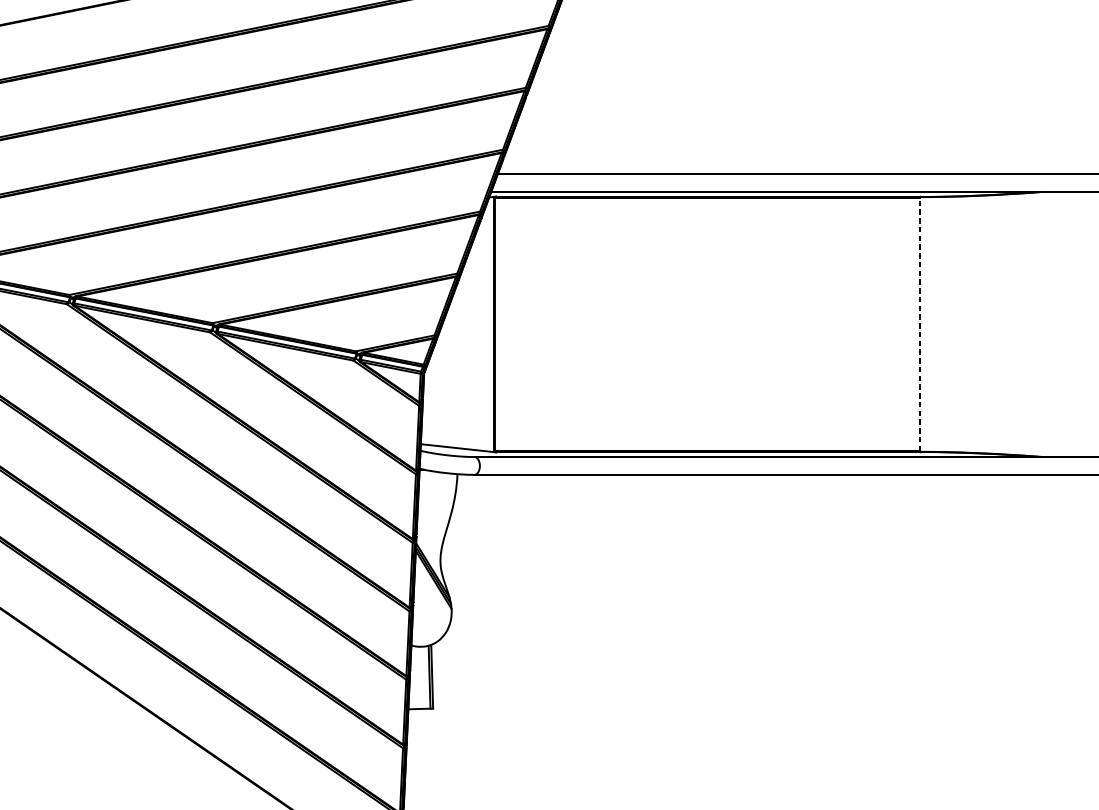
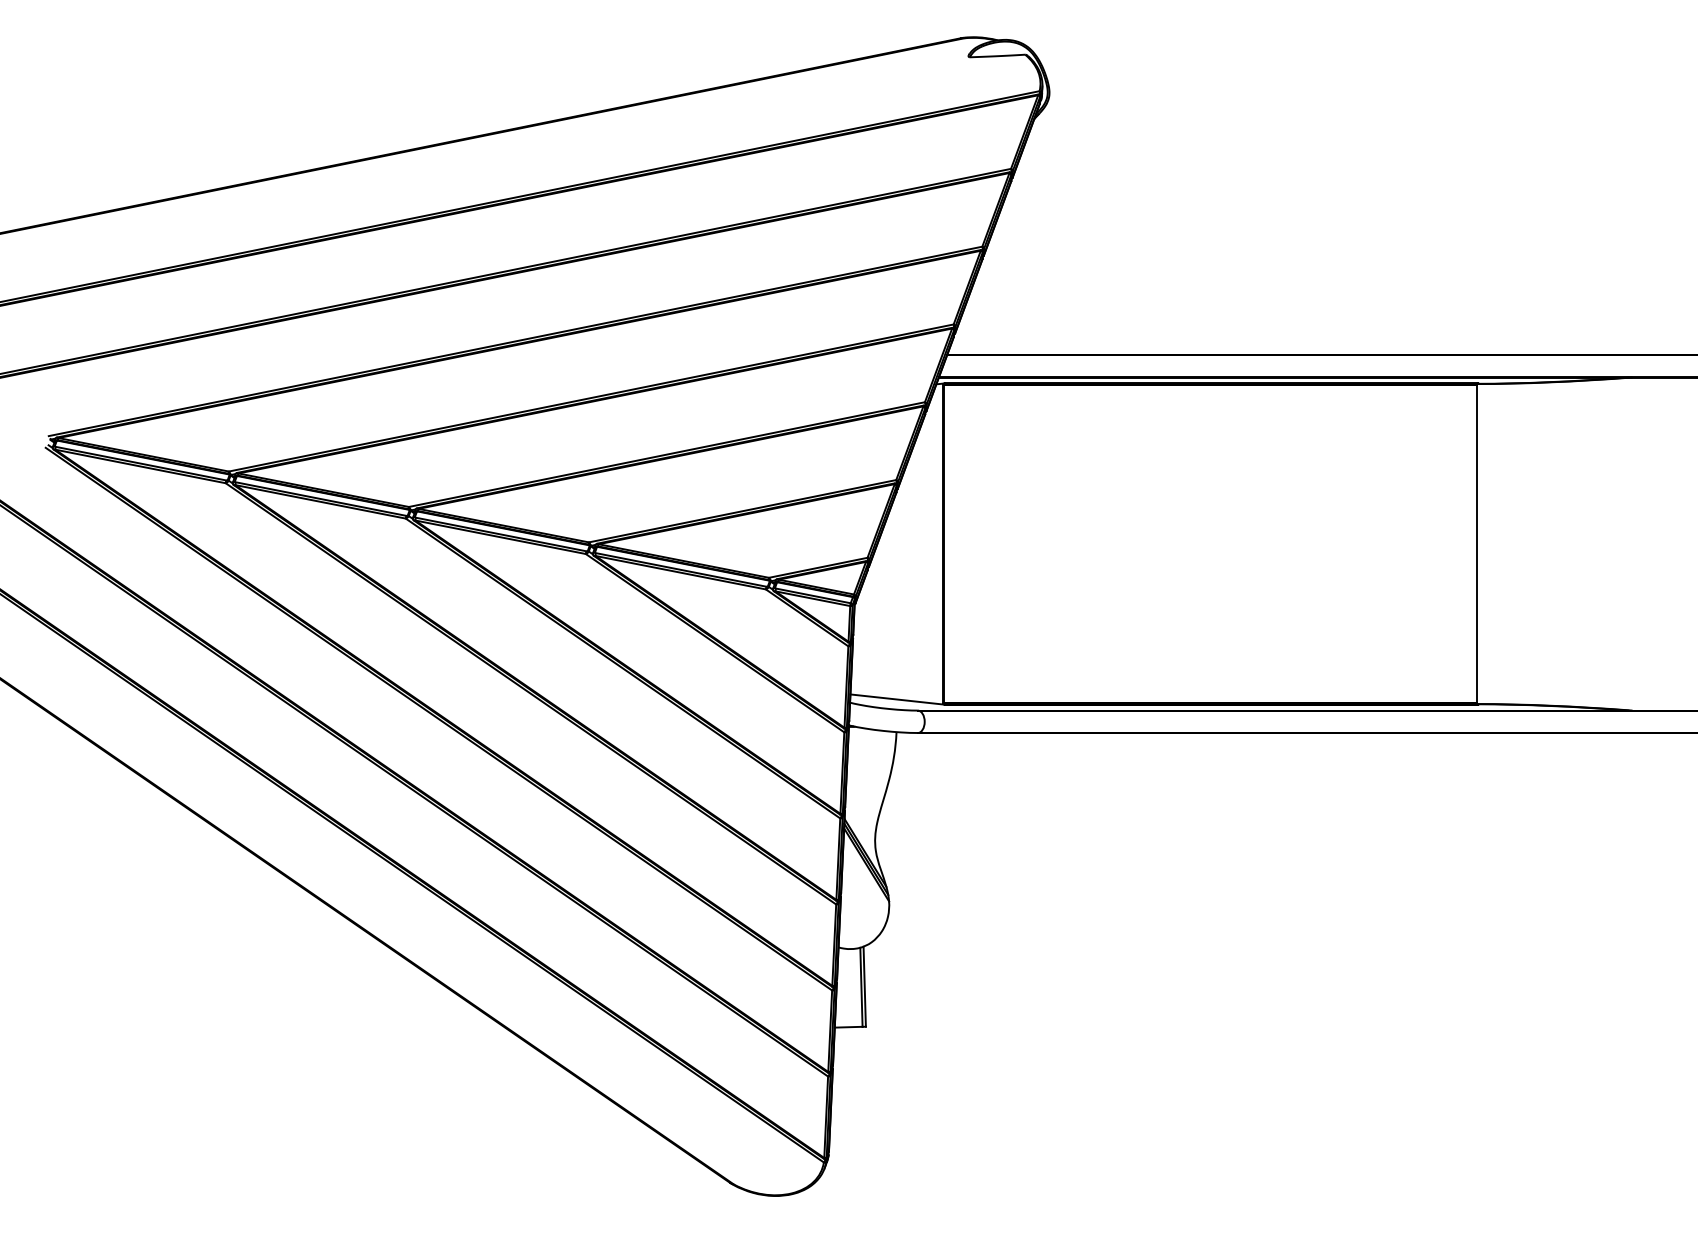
line: (919, 324) -> (1477, 543), dashed -> solid

